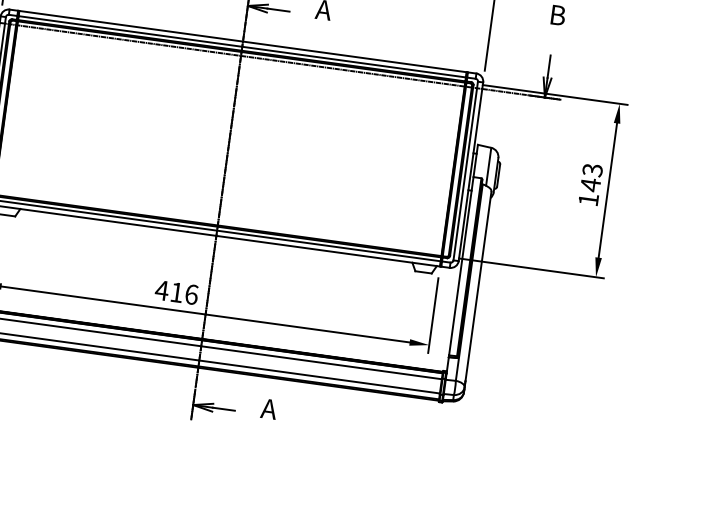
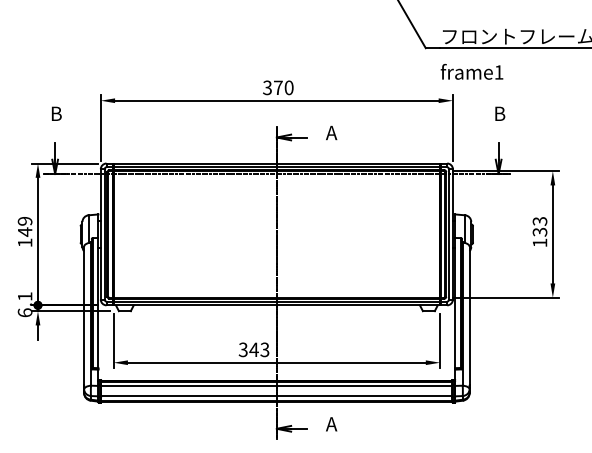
text: (589, 185) -> (539, 232), 143 -> 133
text: (176, 291) -> (253, 349), 416 -> 343

